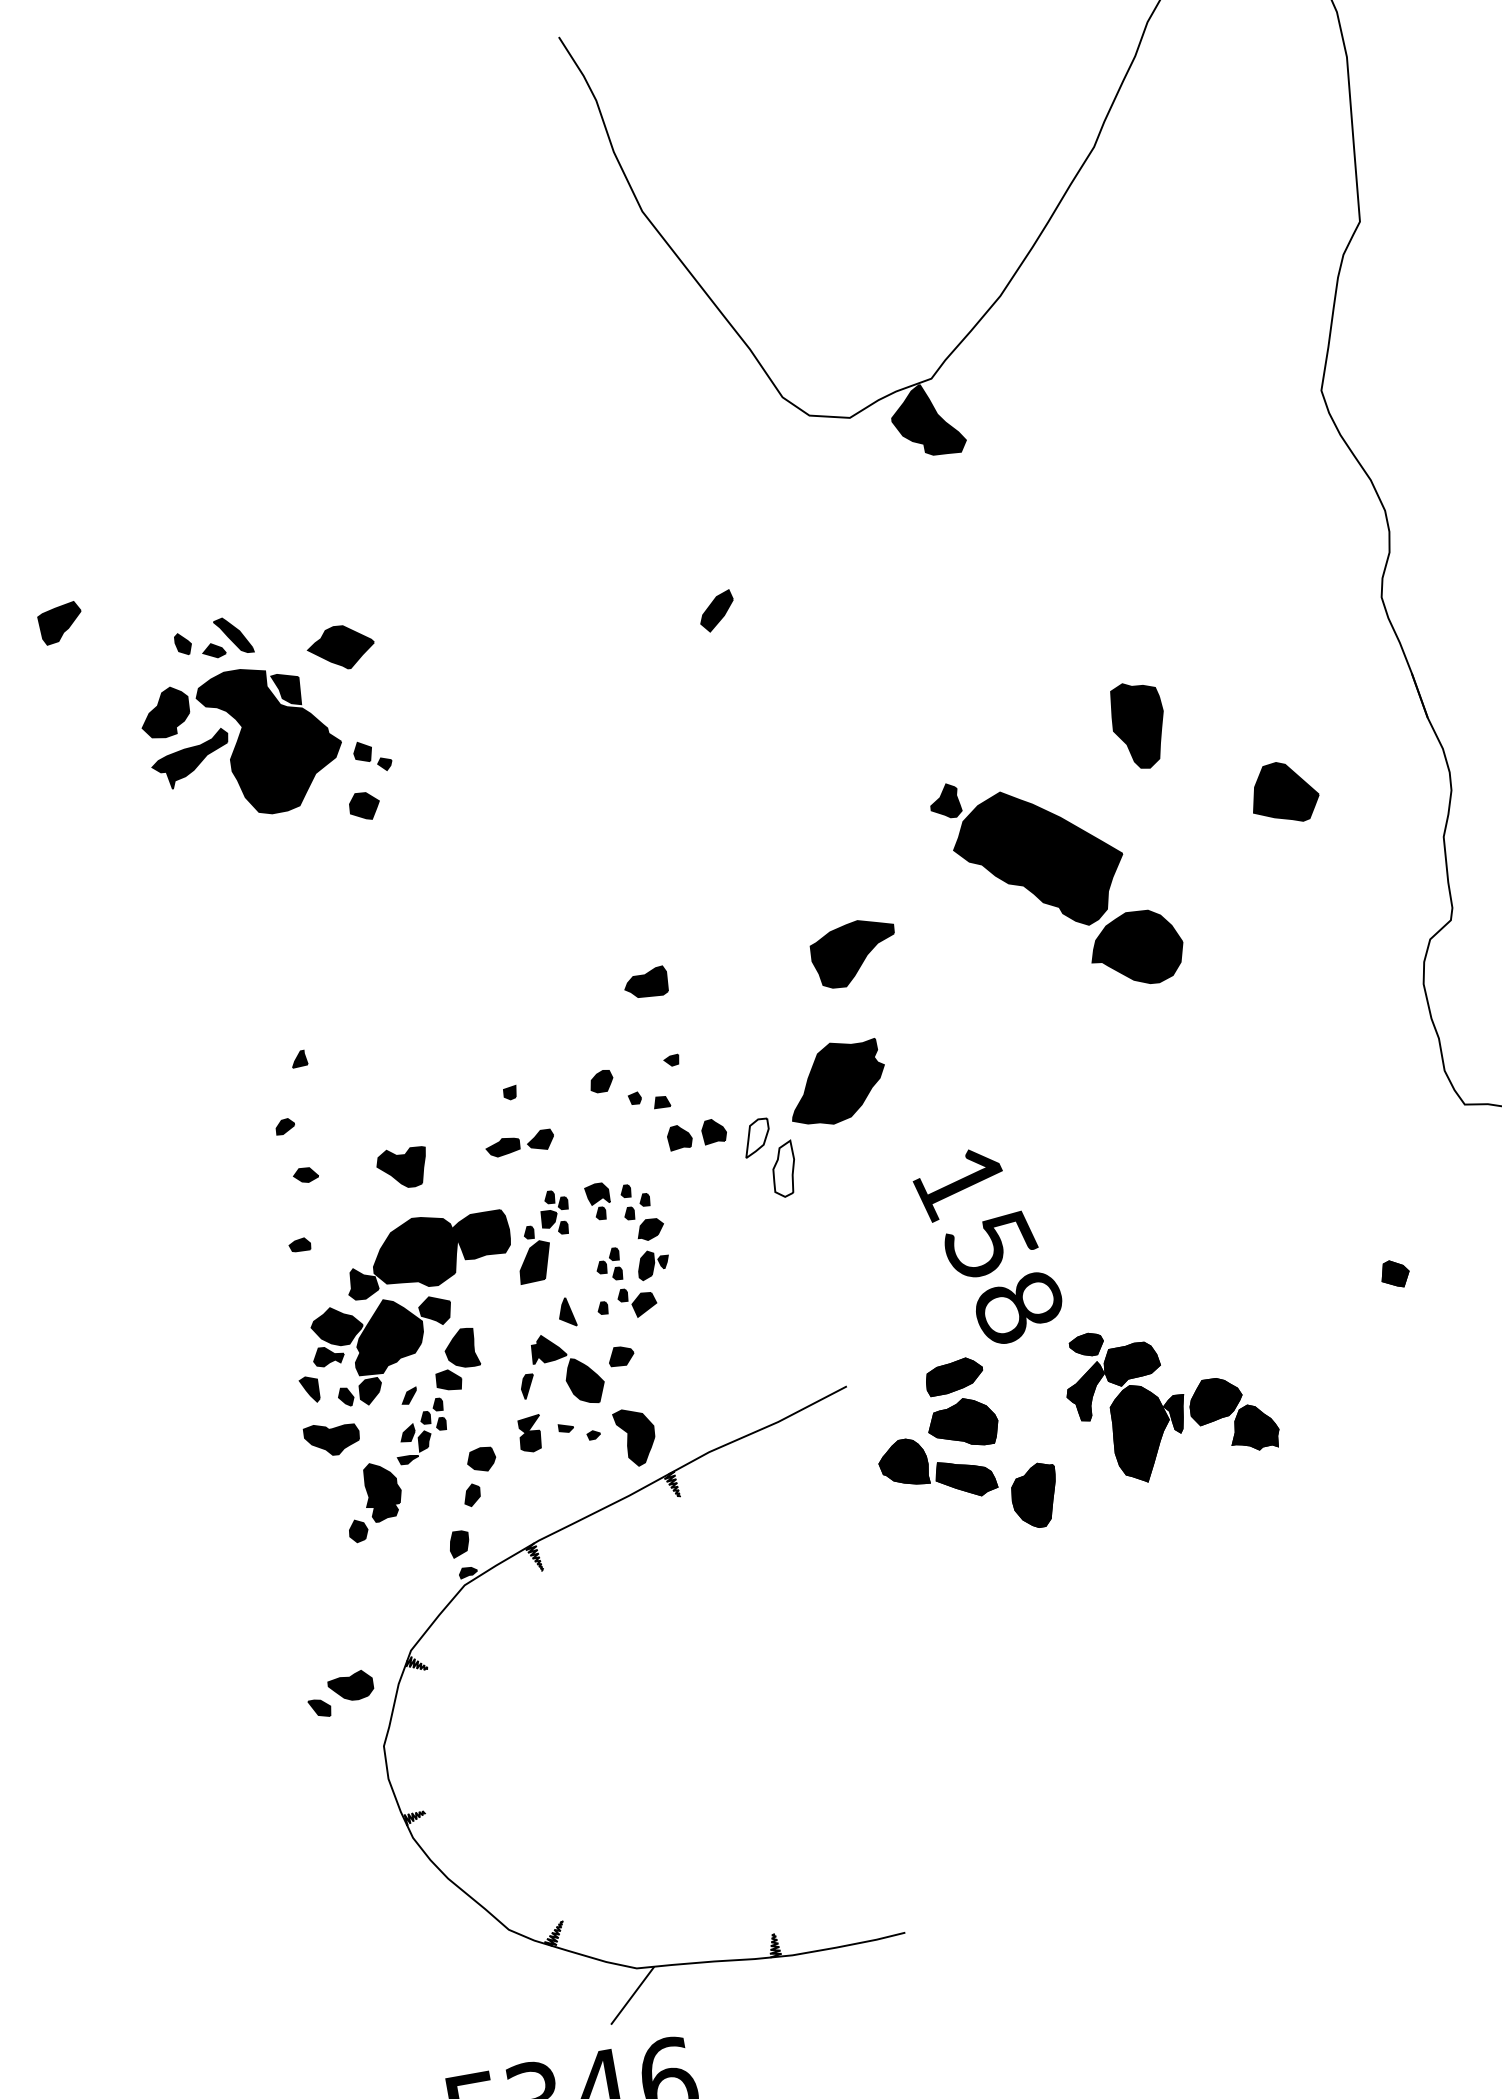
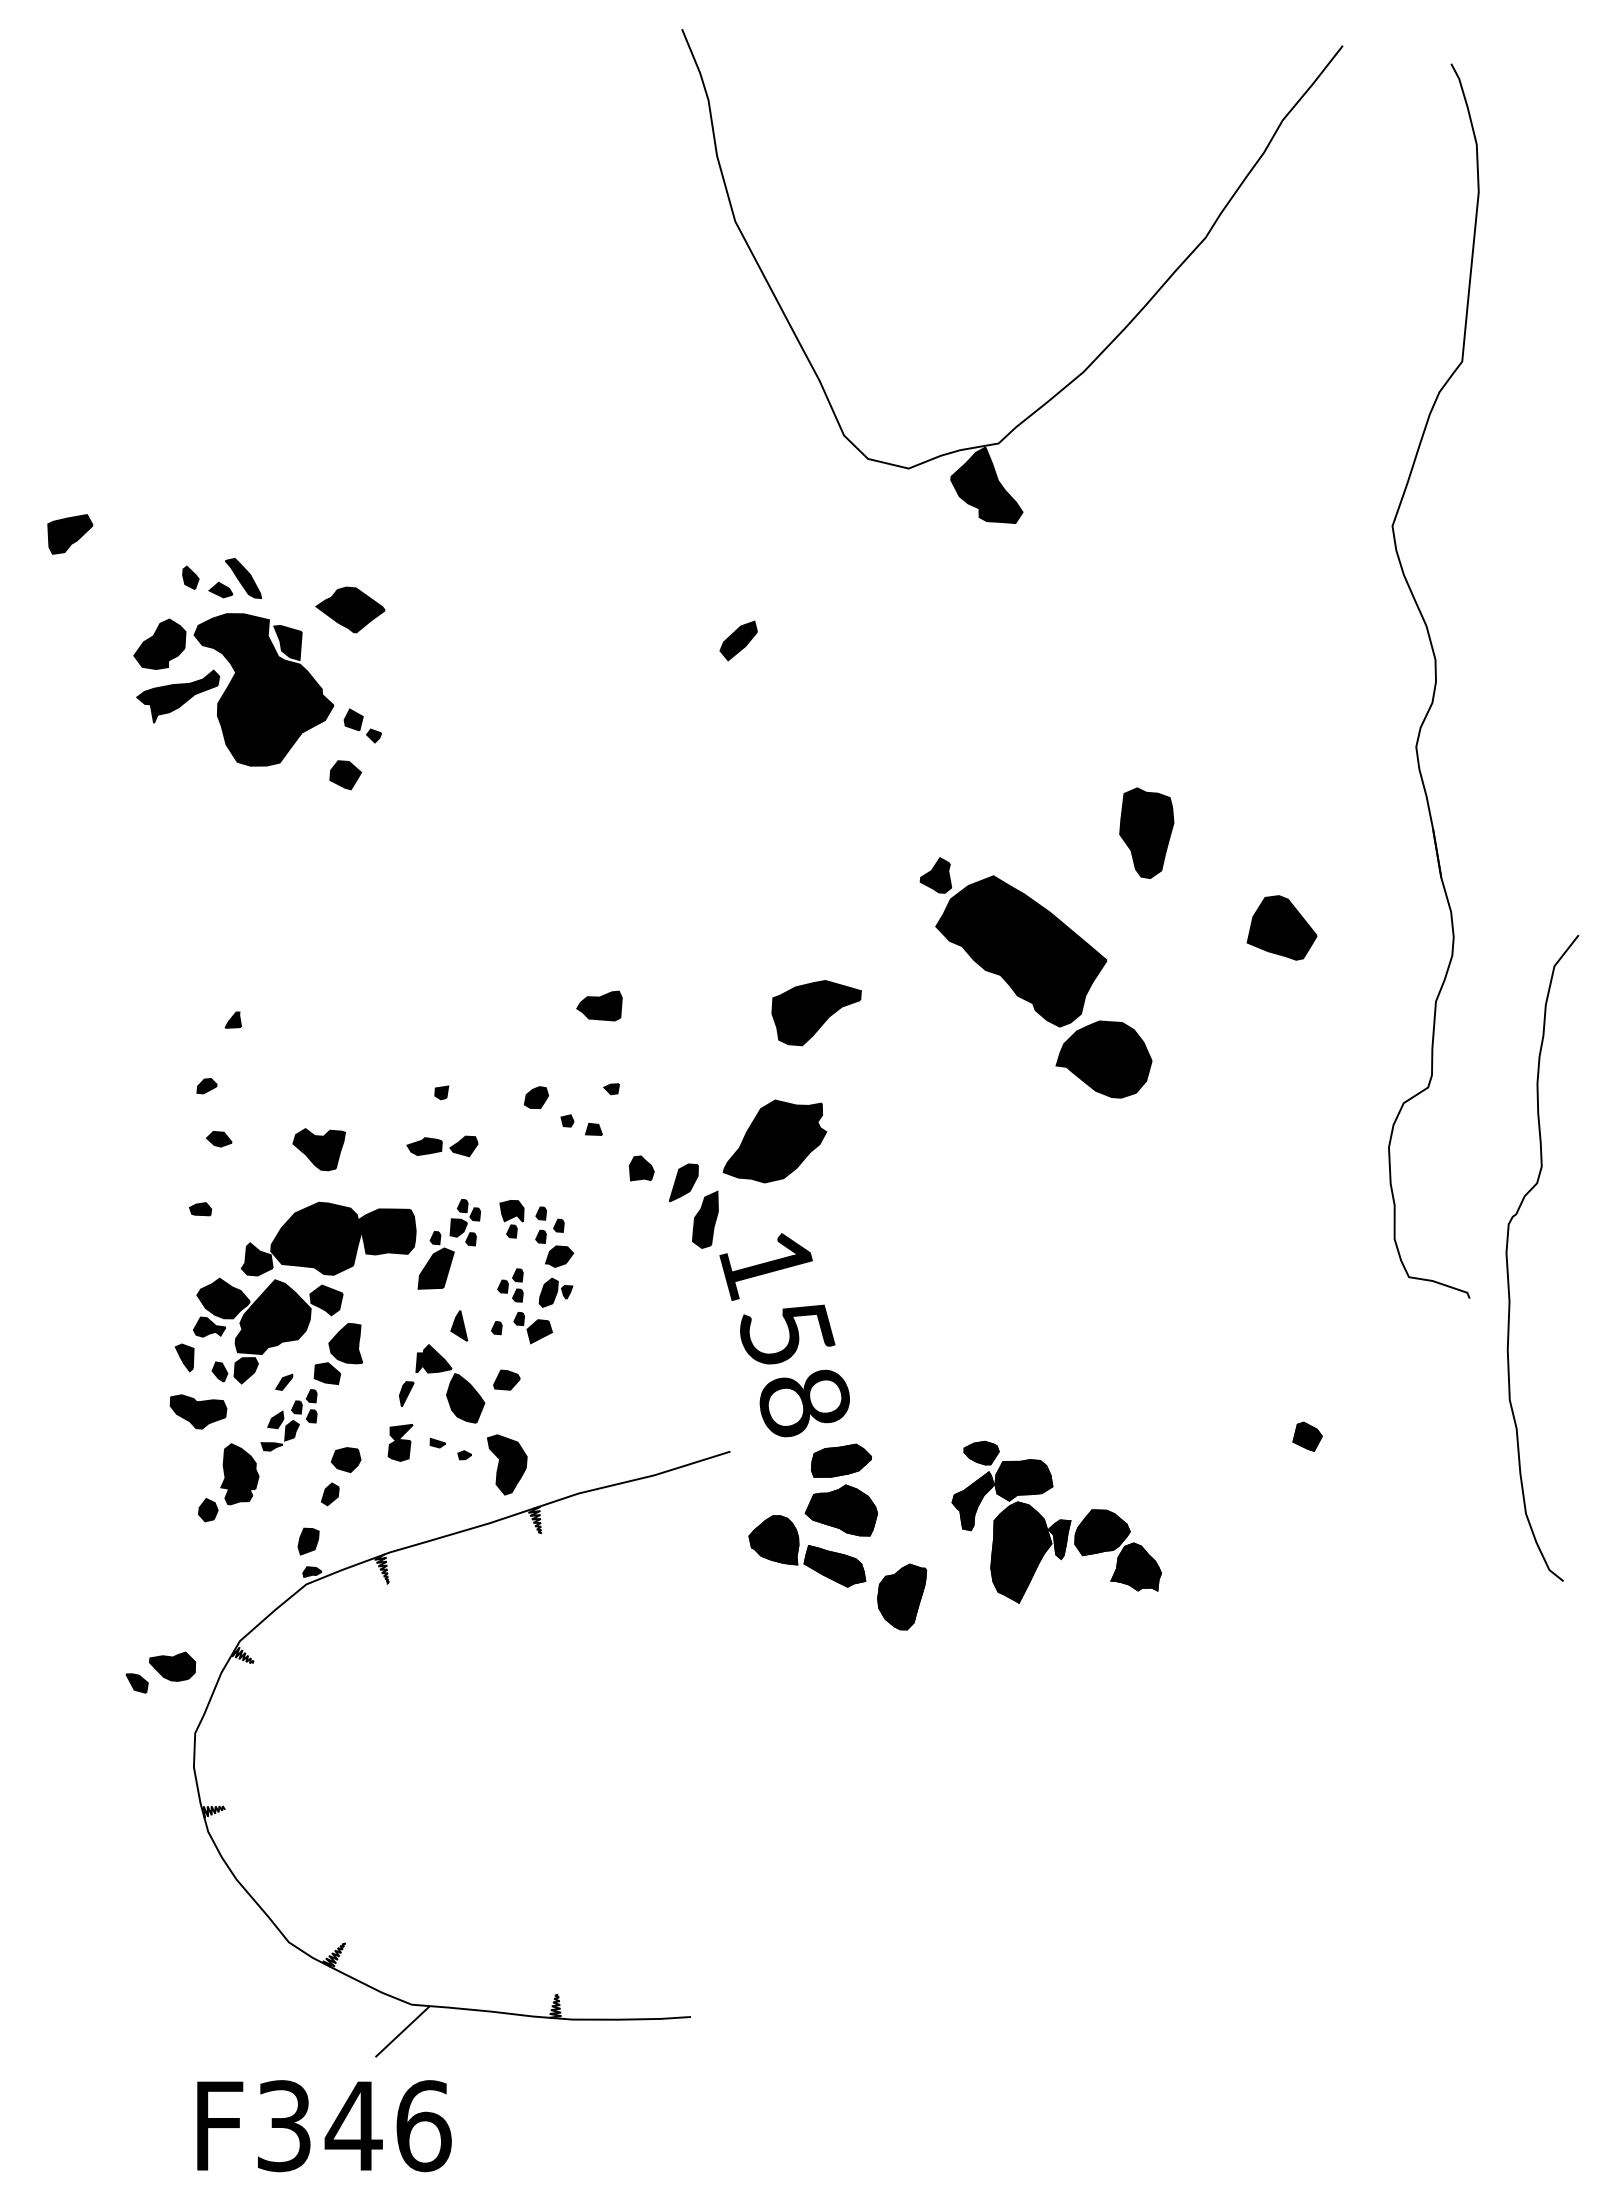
part: (679, 1137) -> (605, 1168), removed
fill: (756, 1137) -> (683, 1182), added
fill: (782, 1169) -> (704, 1219), added
text: (988, 1246) -> (784, 1335), moved

